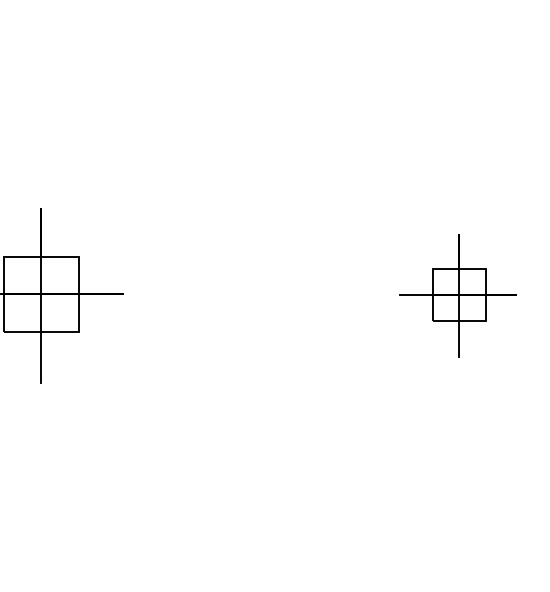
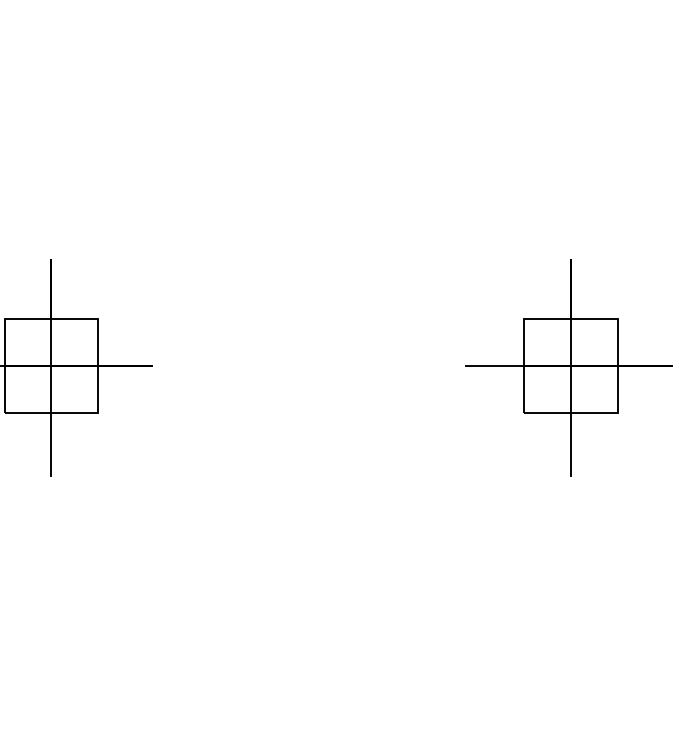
part: (457, 295) -> (568, 367), size x1.43

